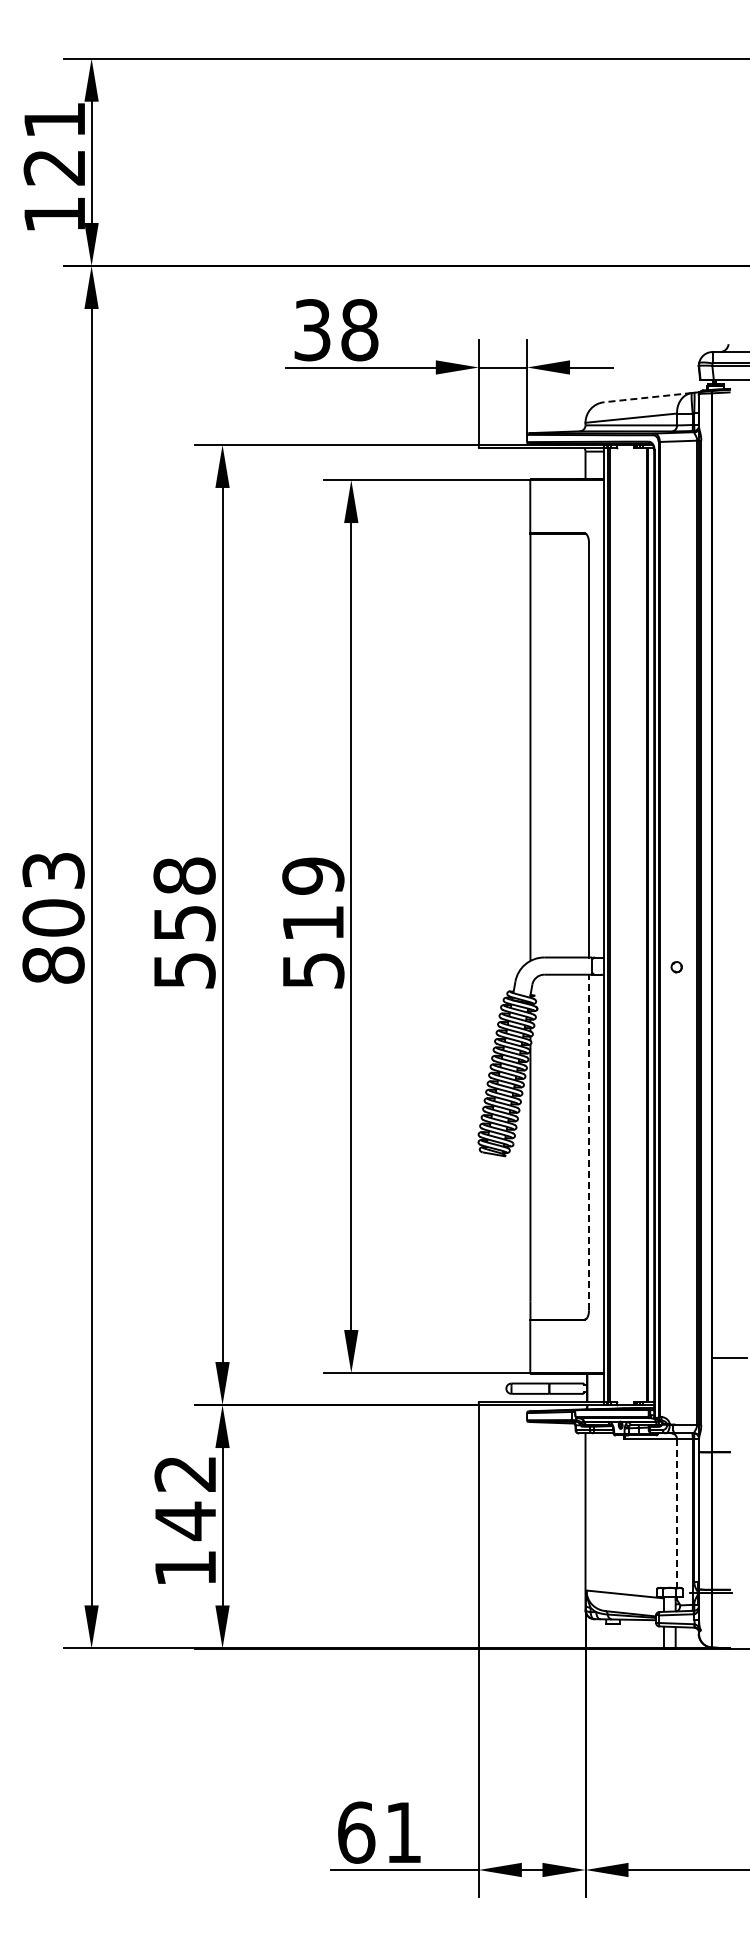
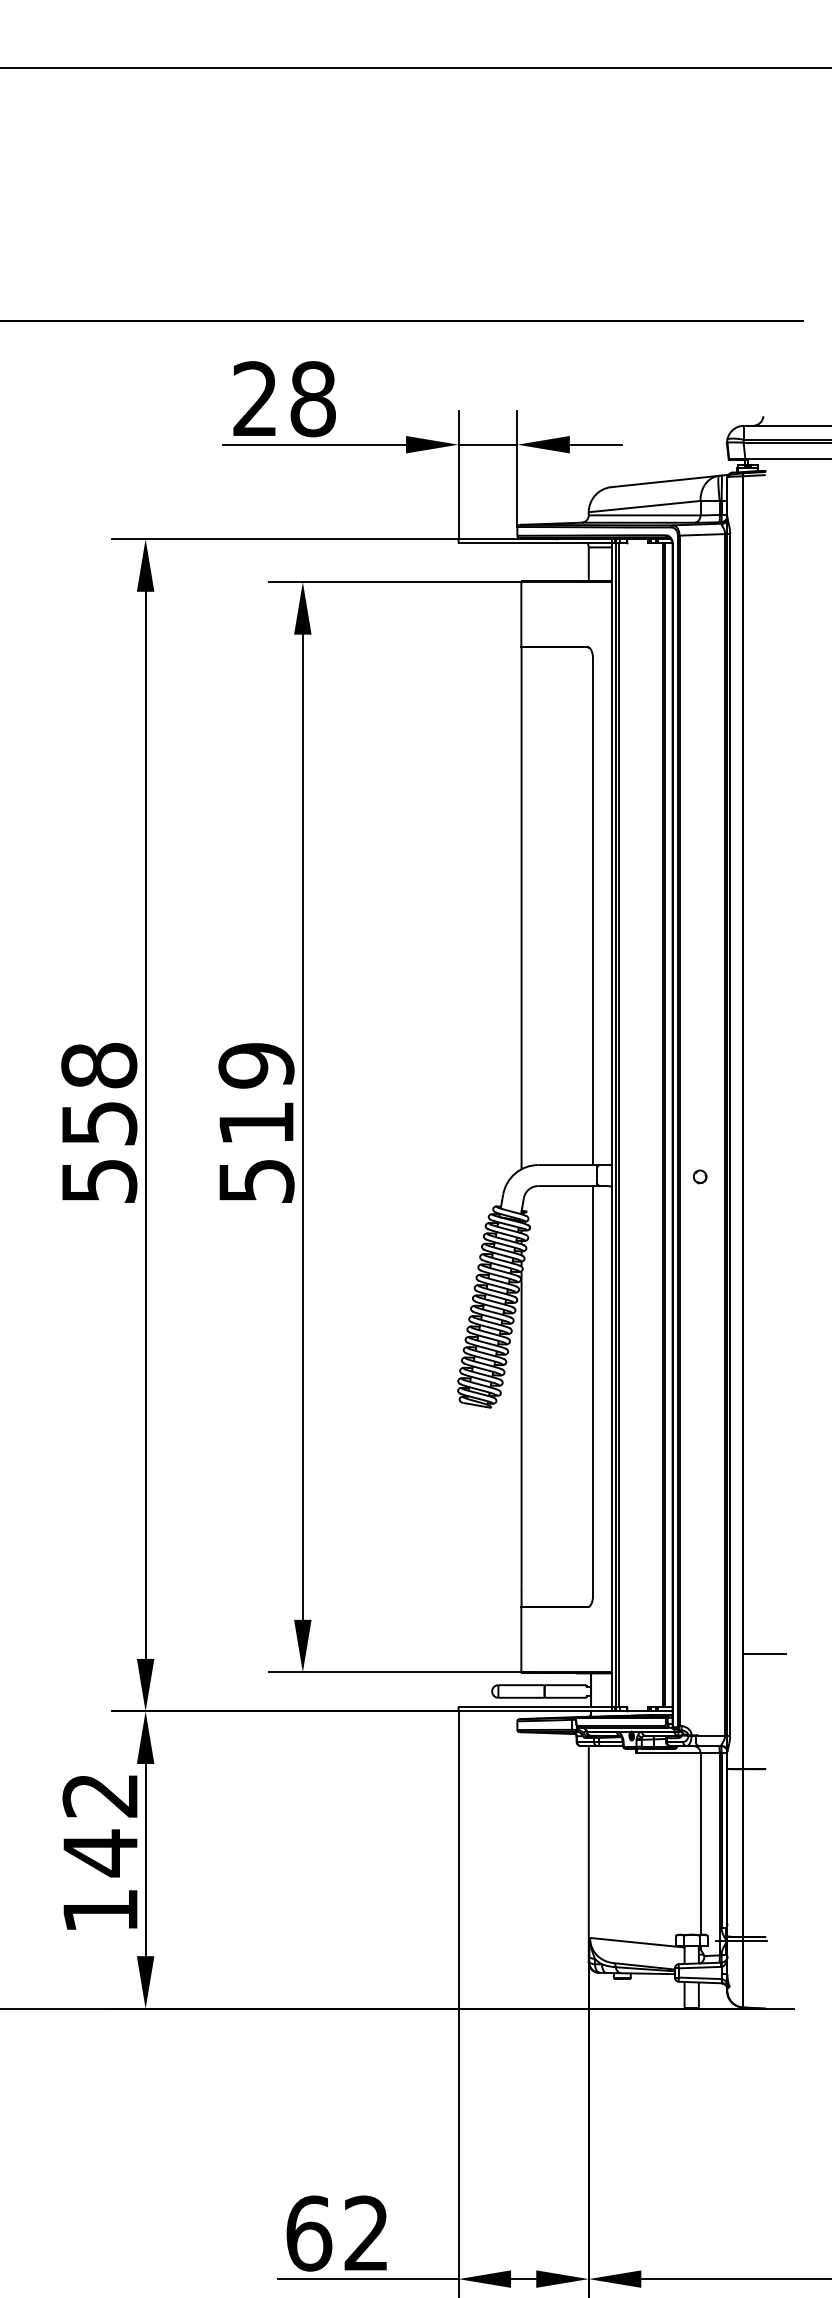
text: (312, 330) -> (255, 399), 38 -> 28
line: (647, 397) -> (664, 481), dashed -> solid
line: (589, 1142) -> (593, 1390), dashed -> solid
line: (677, 1514) -> (701, 1845), dashed -> solid
text: (402, 1831) -> (365, 2232), 61 -> 62

